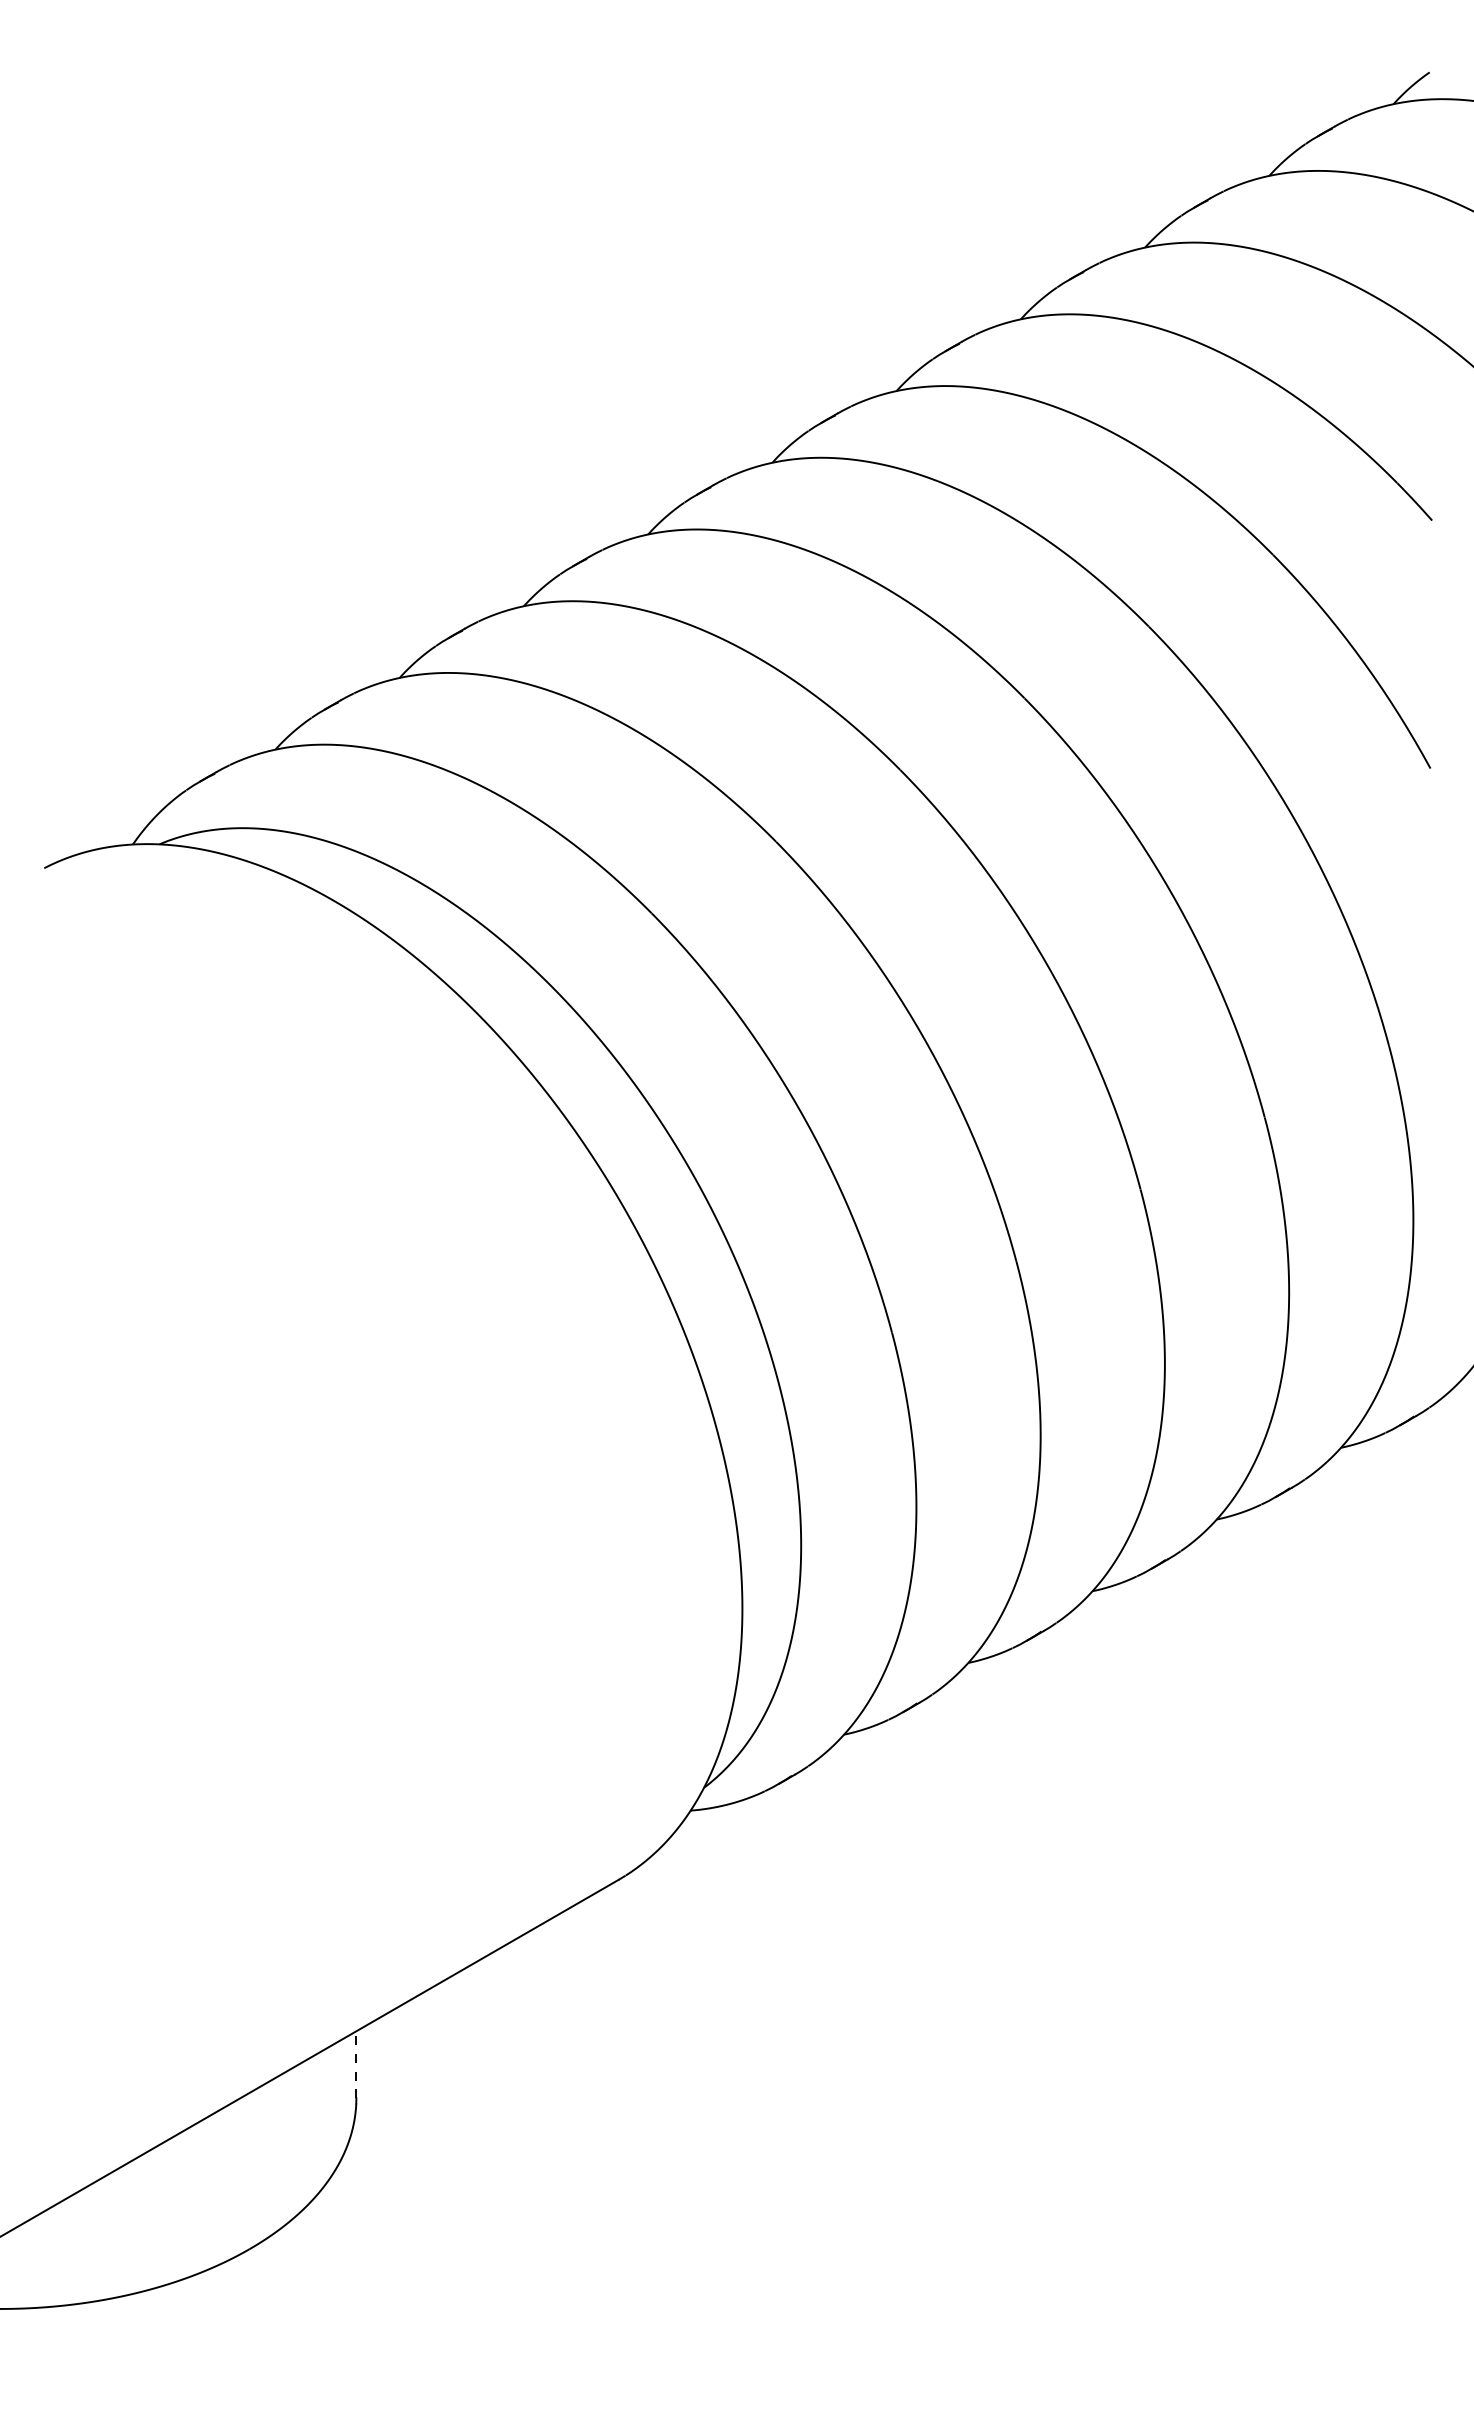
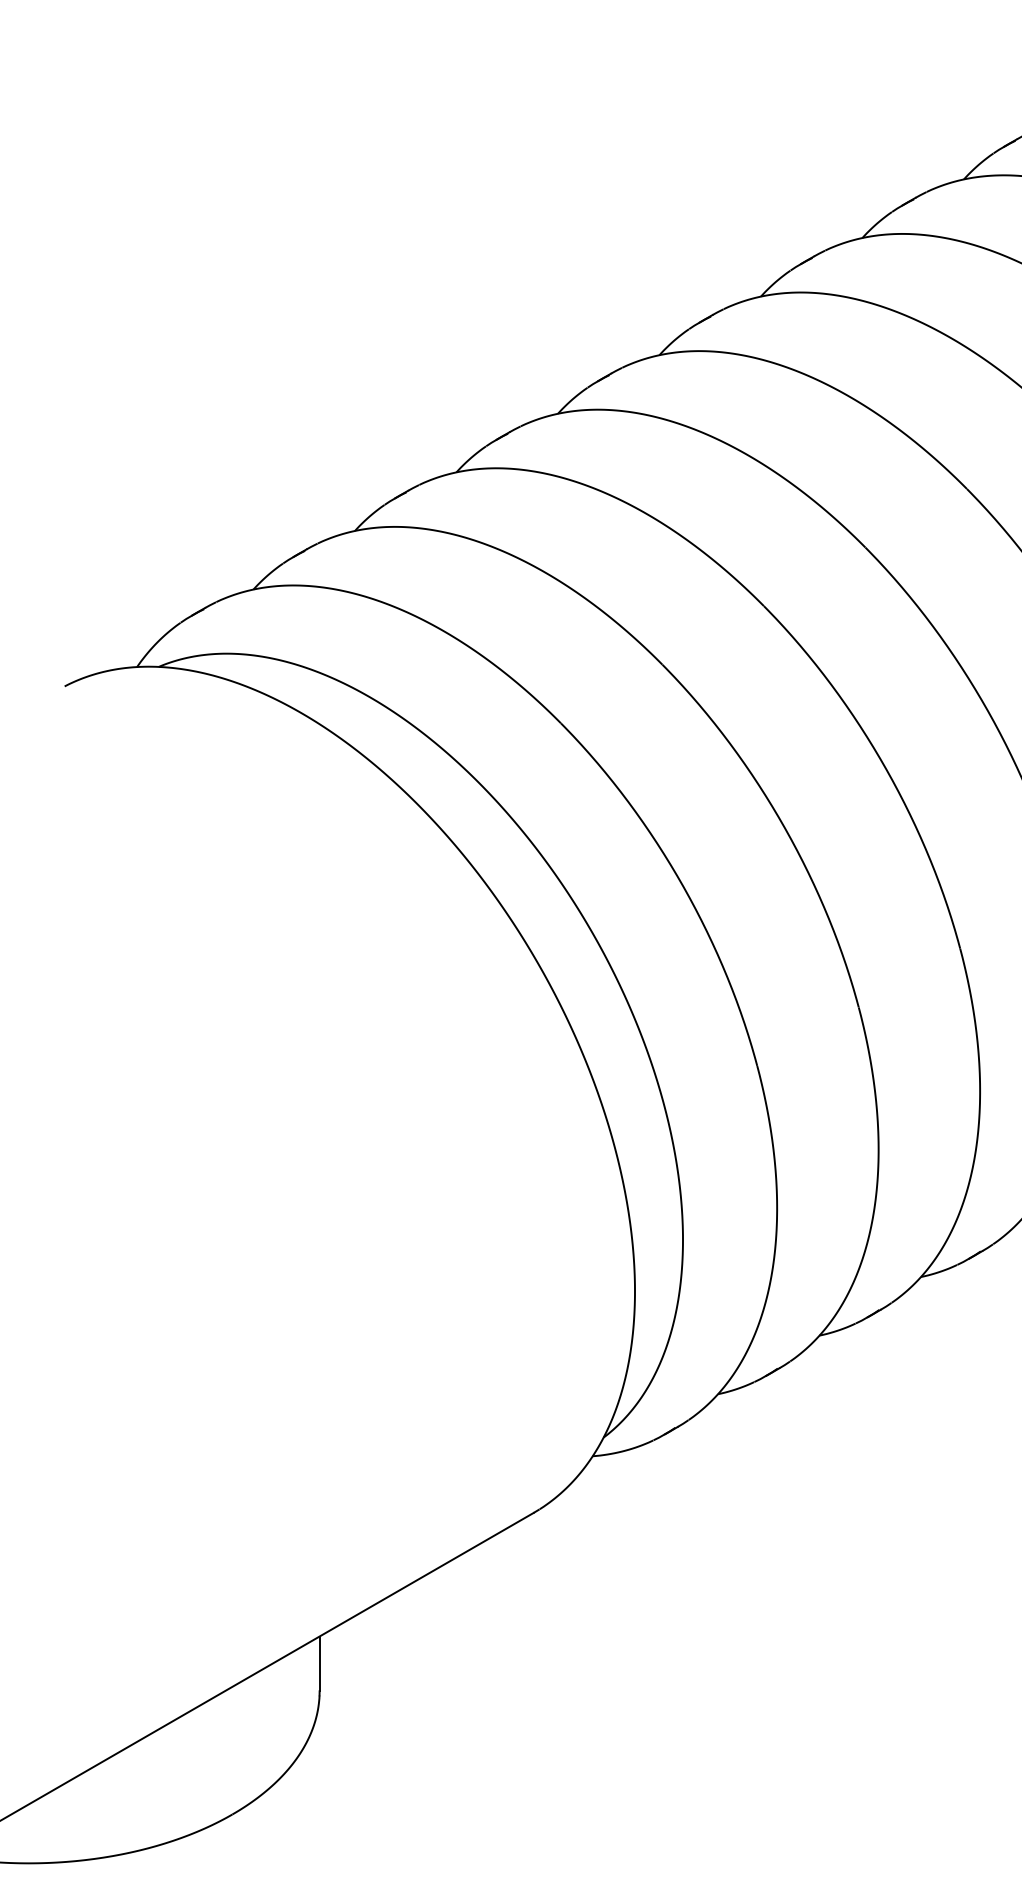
line: (356, 2064) -> (319, 1663), dashed -> solid

